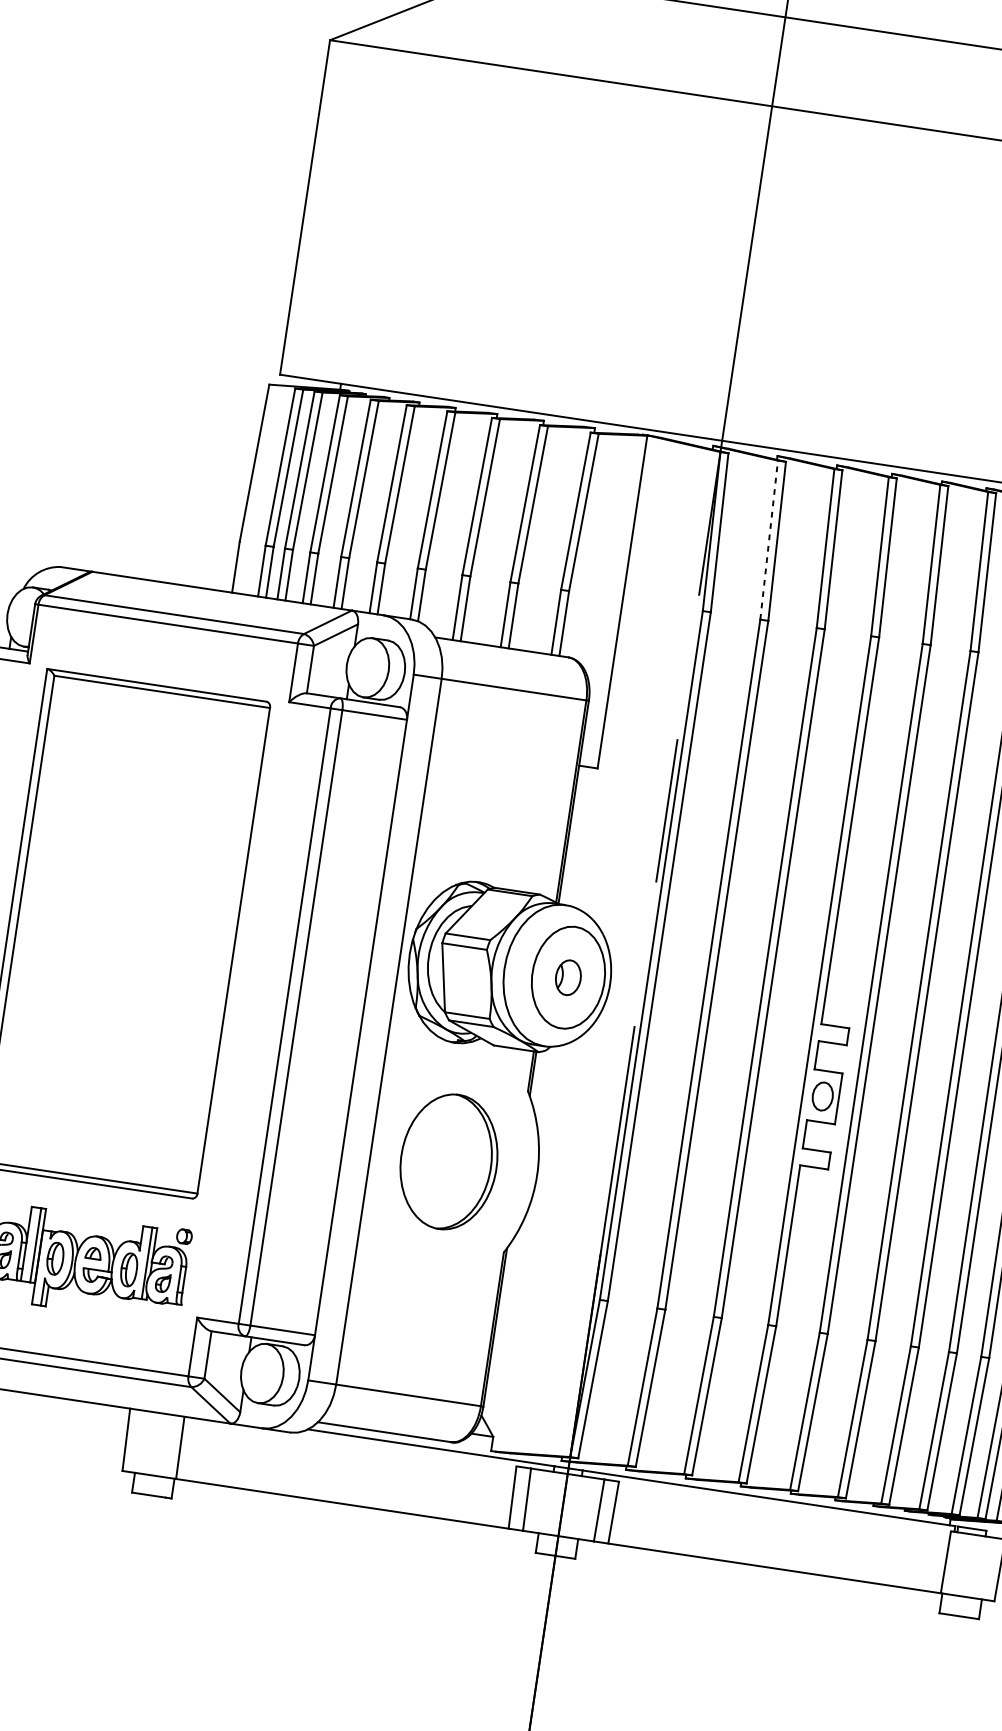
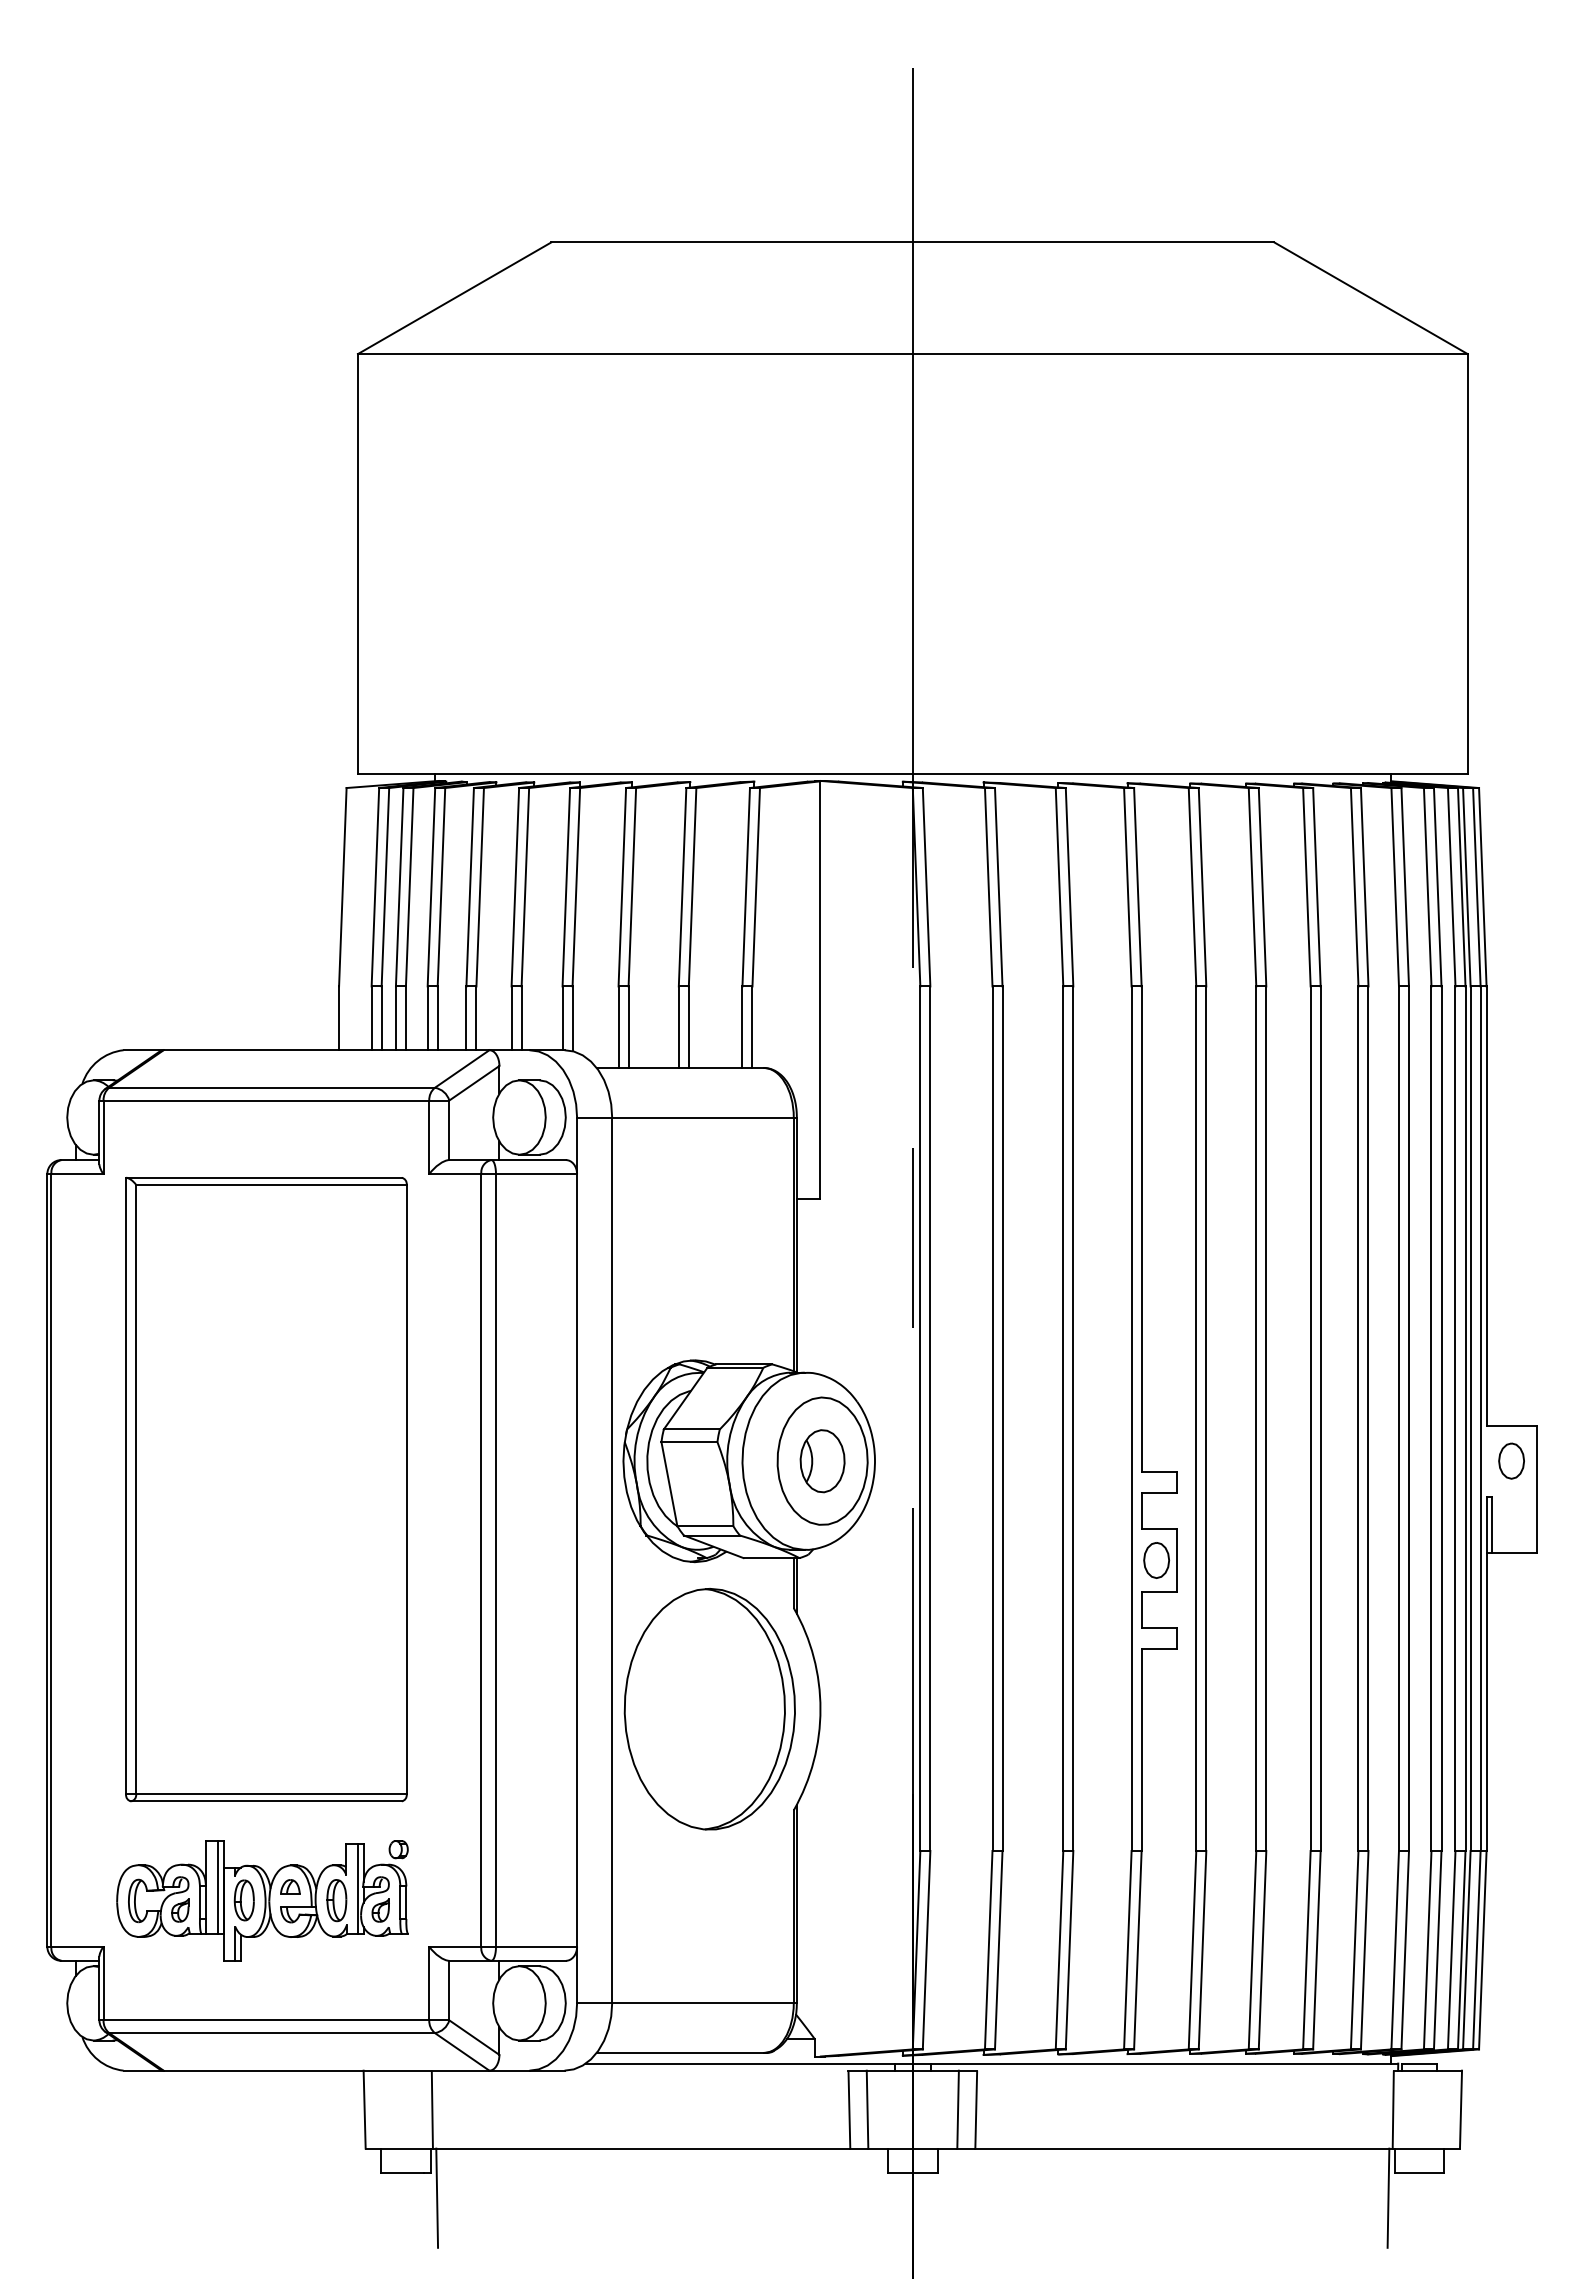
line: (769, 539) -> (988, 886), dashed -> solid
part: (568, 977) -> (822, 1461), size x1.43
part: (448, 1162) -> (709, 1709), size x1.43
line: (173, 1518) -> (437, 2197), added
line: (931, 1631) -> (1388, 2197), added

